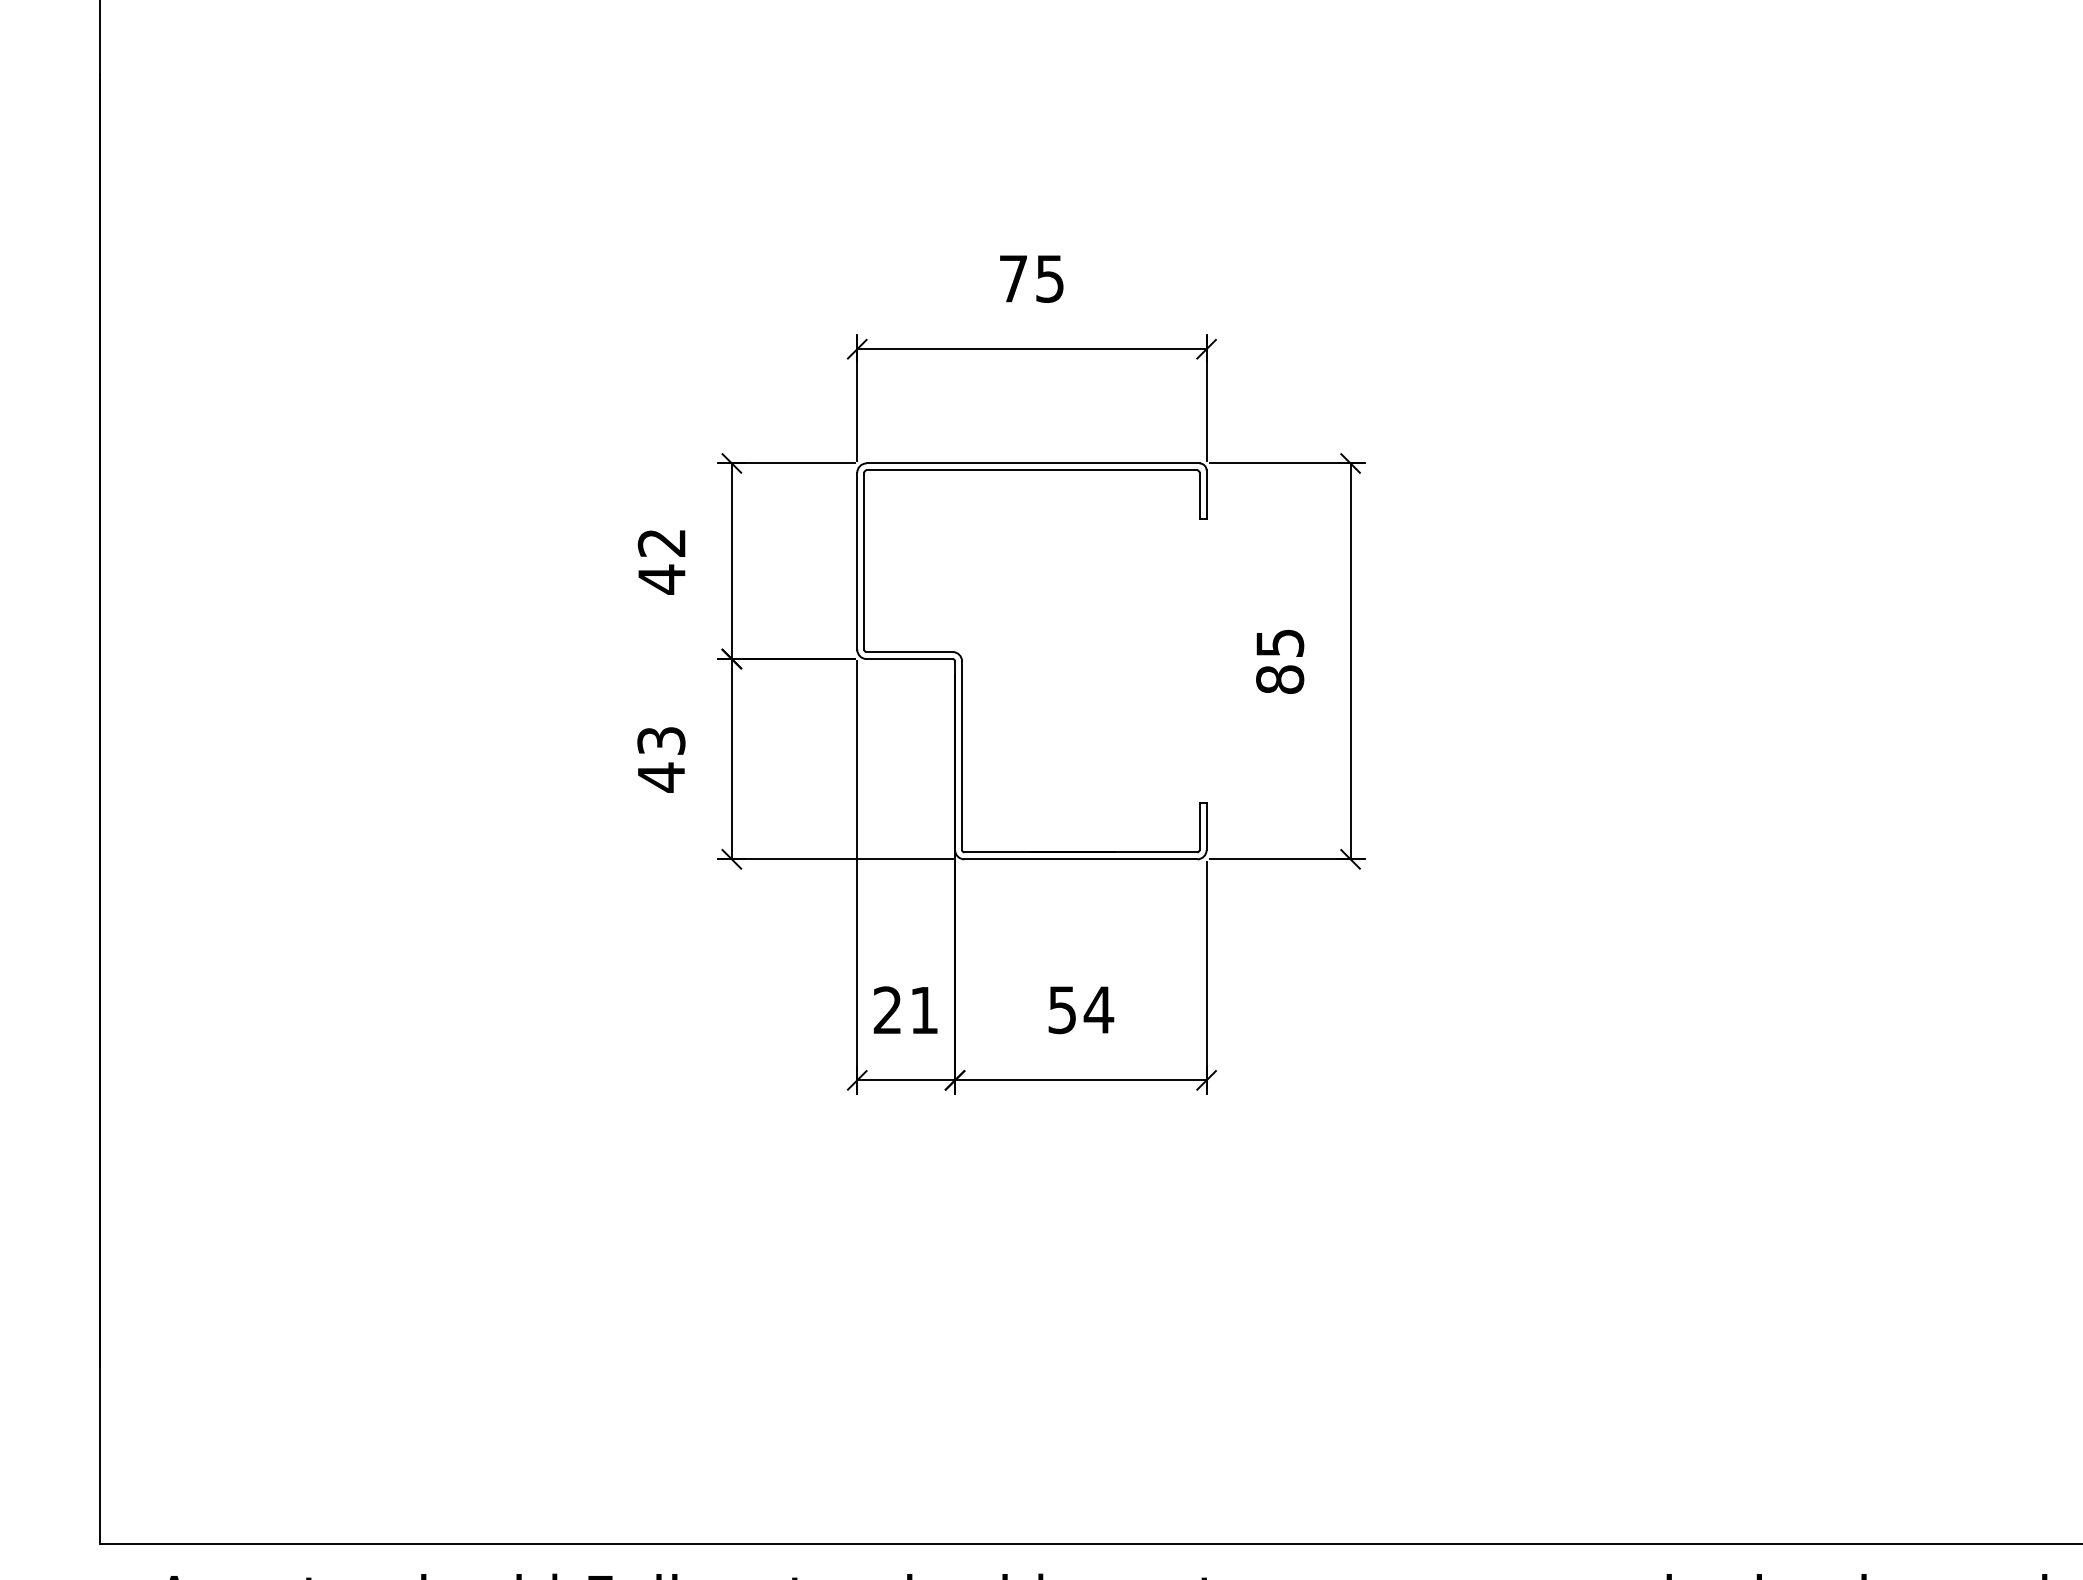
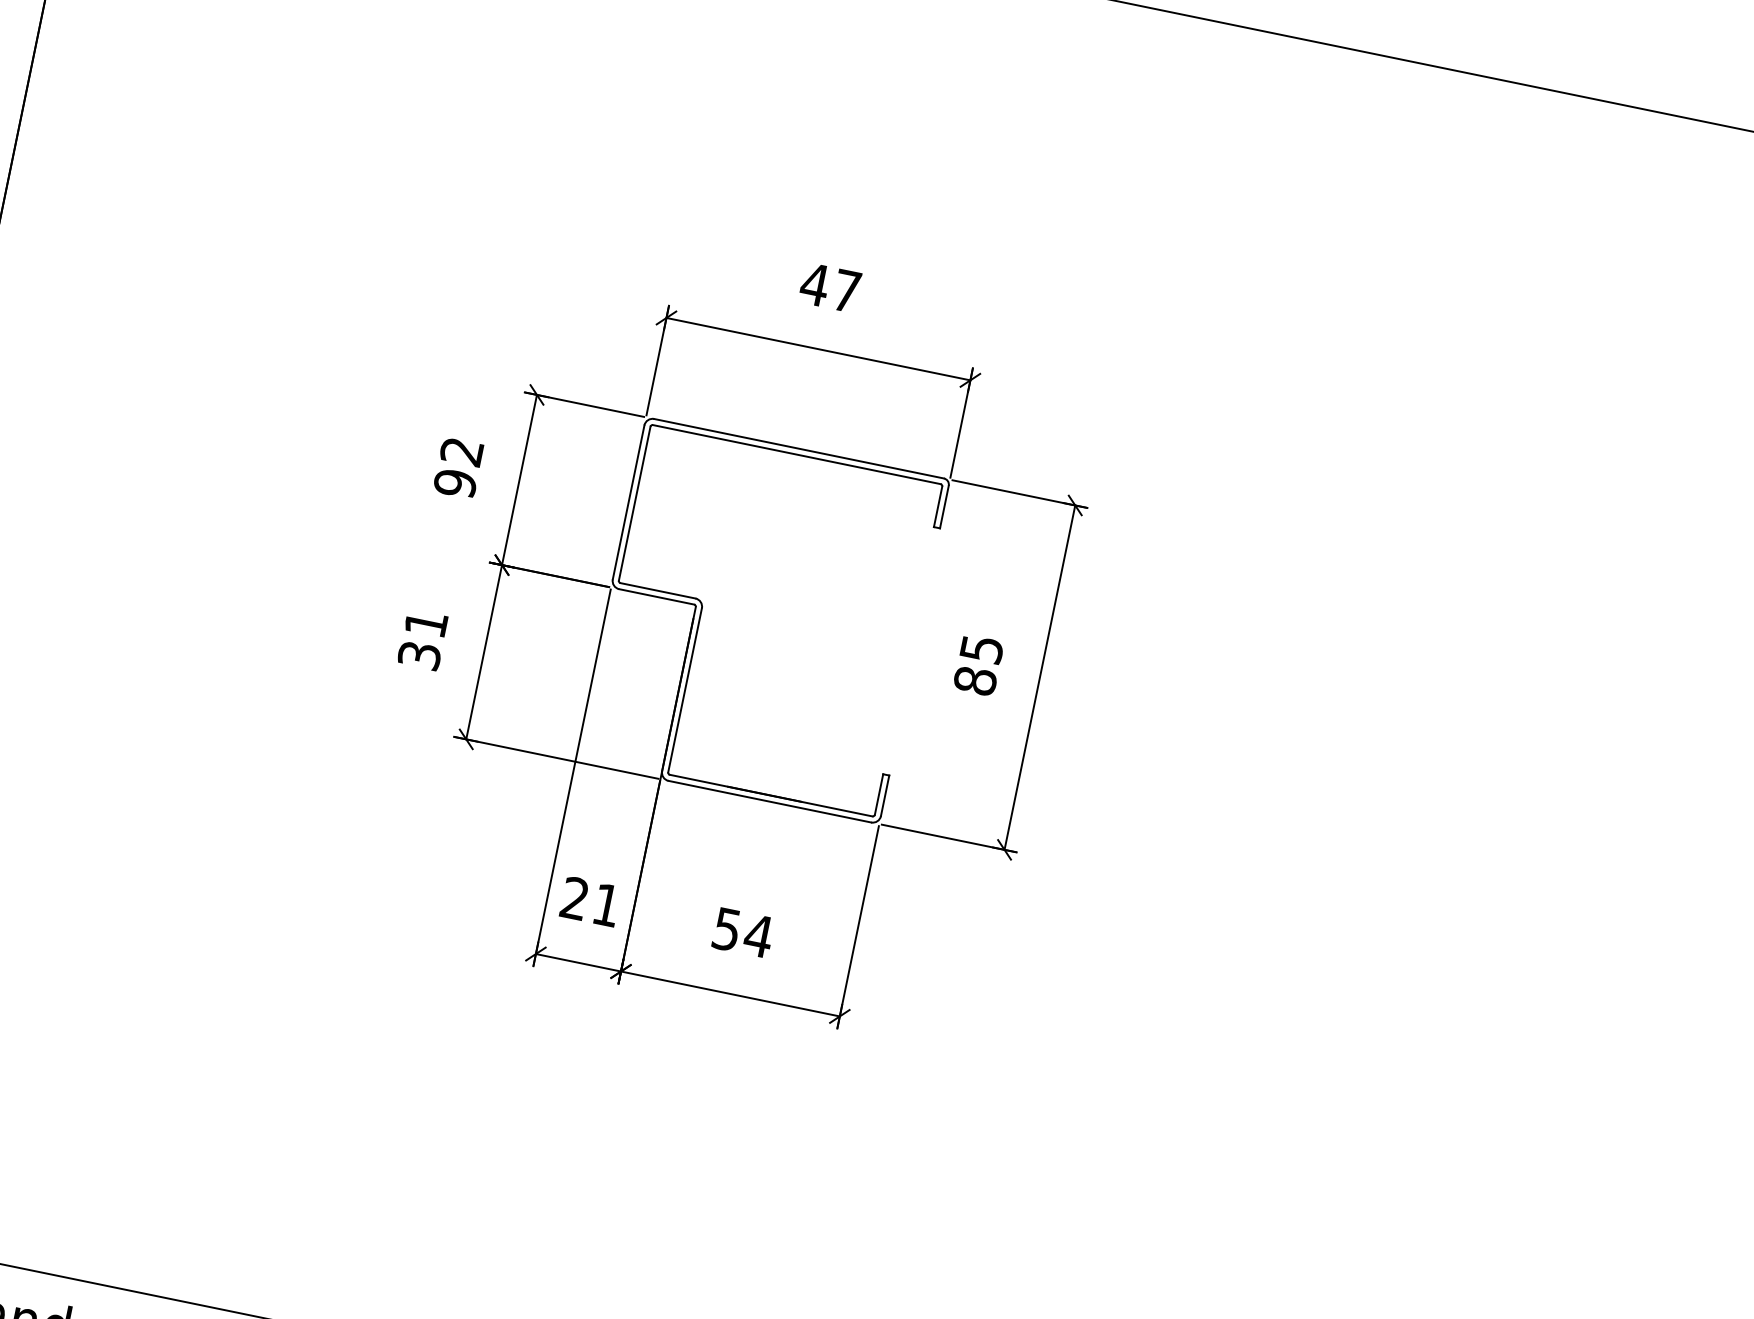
text: (1030, 278) -> (829, 287), 75 -> 47
text: (661, 579) -> (455, 483), 42 -> 92
text: (661, 759) -> (422, 639), 43 -> 31

